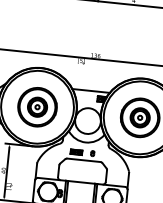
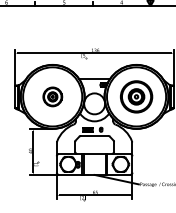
part: (37, 106) -> (52, 96), size x0.6

